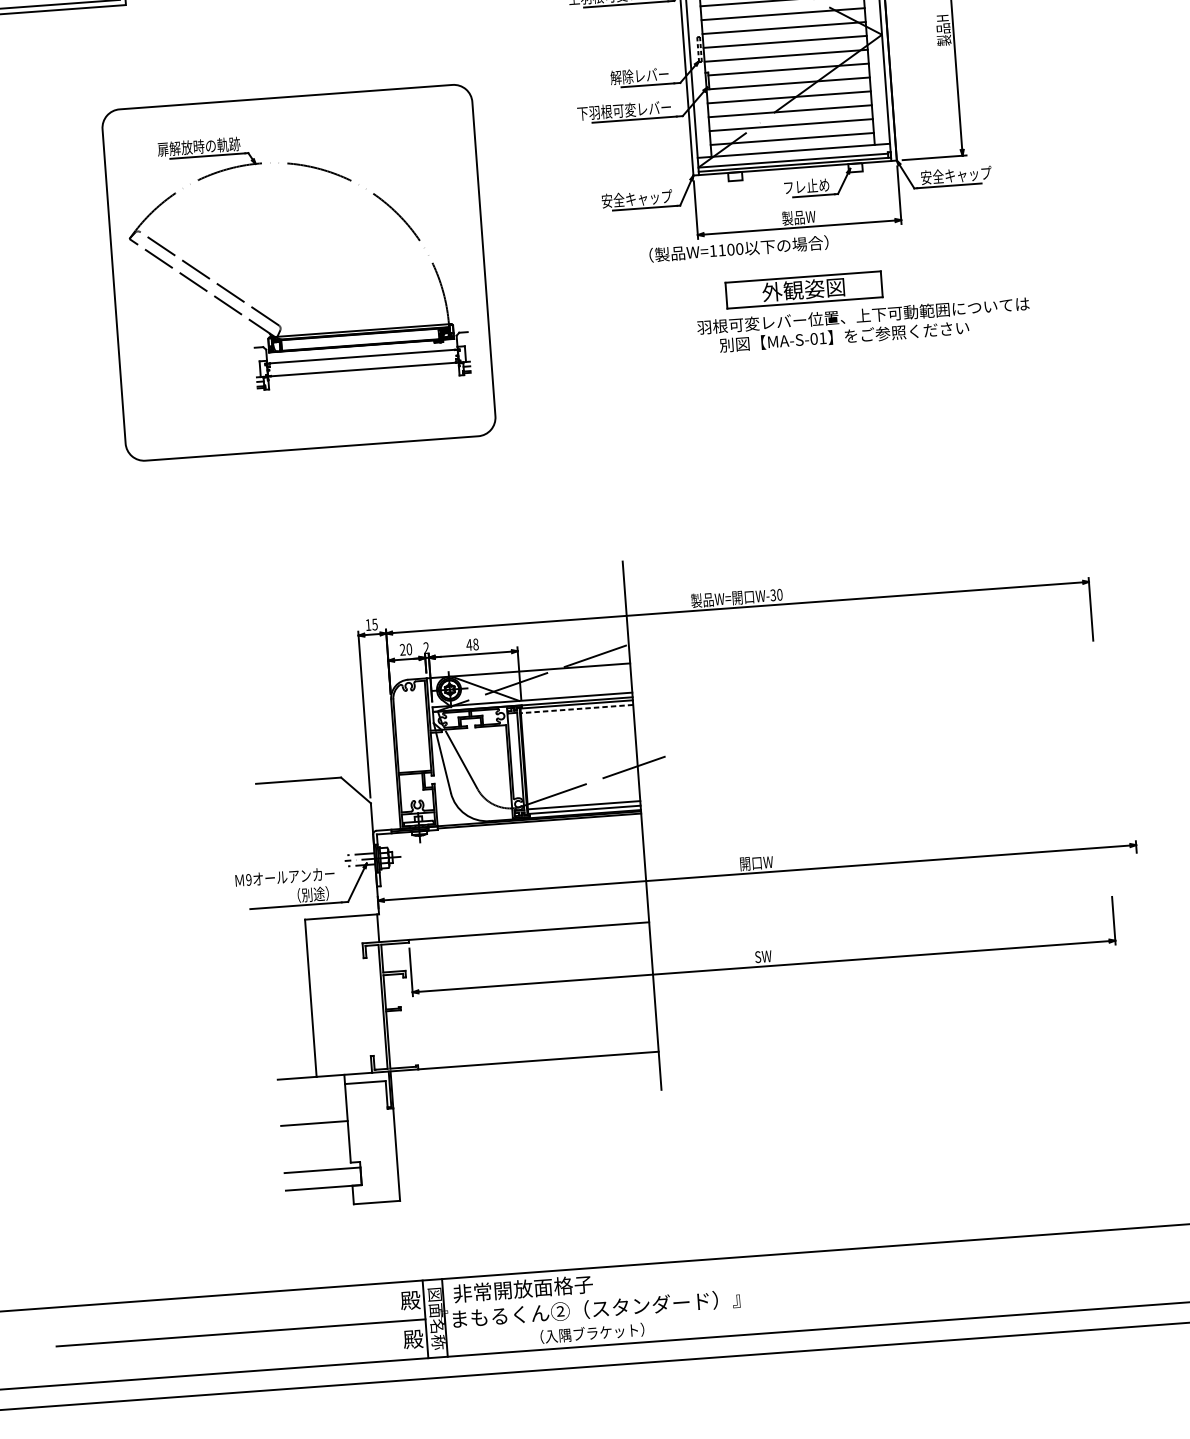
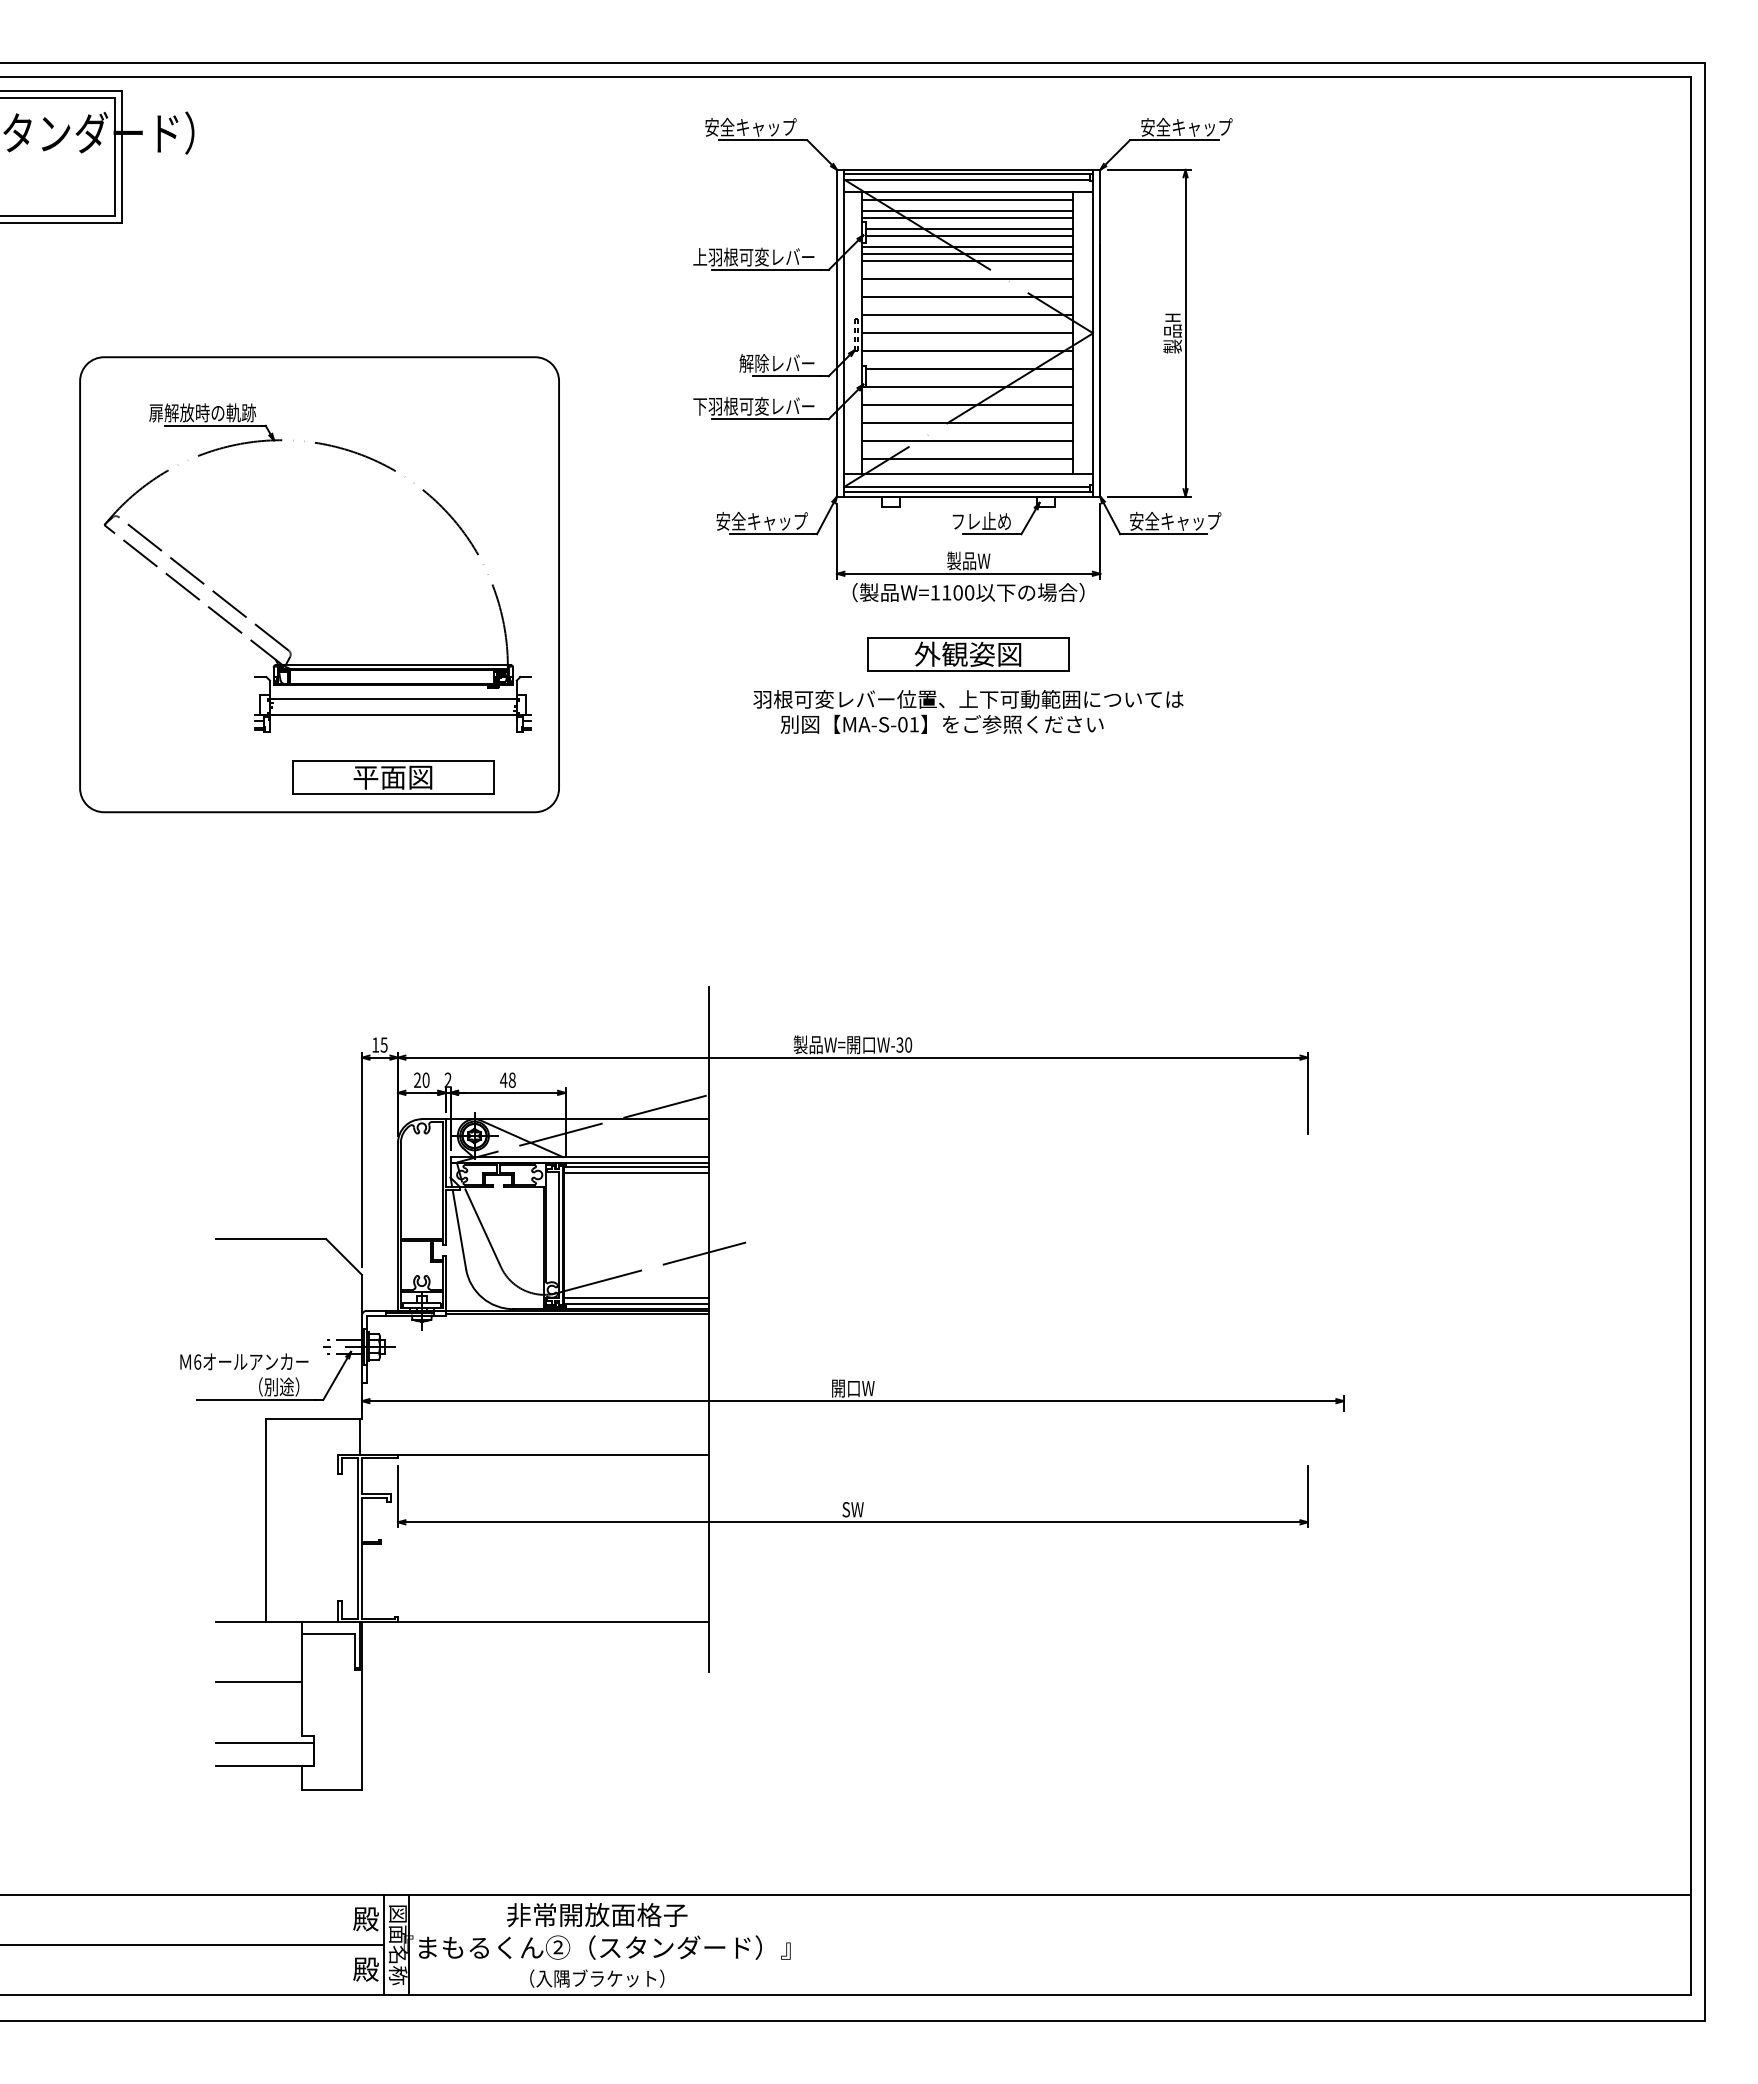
text: (738, 248) -> (968, 592), moved
text: (864, 325) -> (968, 711), moved
part: (367, 417) -> (393, 777), added
line: (577, 709) -> (636, 1173), dashed -> solid
text: (248, 879) -> (197, 1361), 9 -> 6
text: (523, 1289) -> (597, 1915), moved

